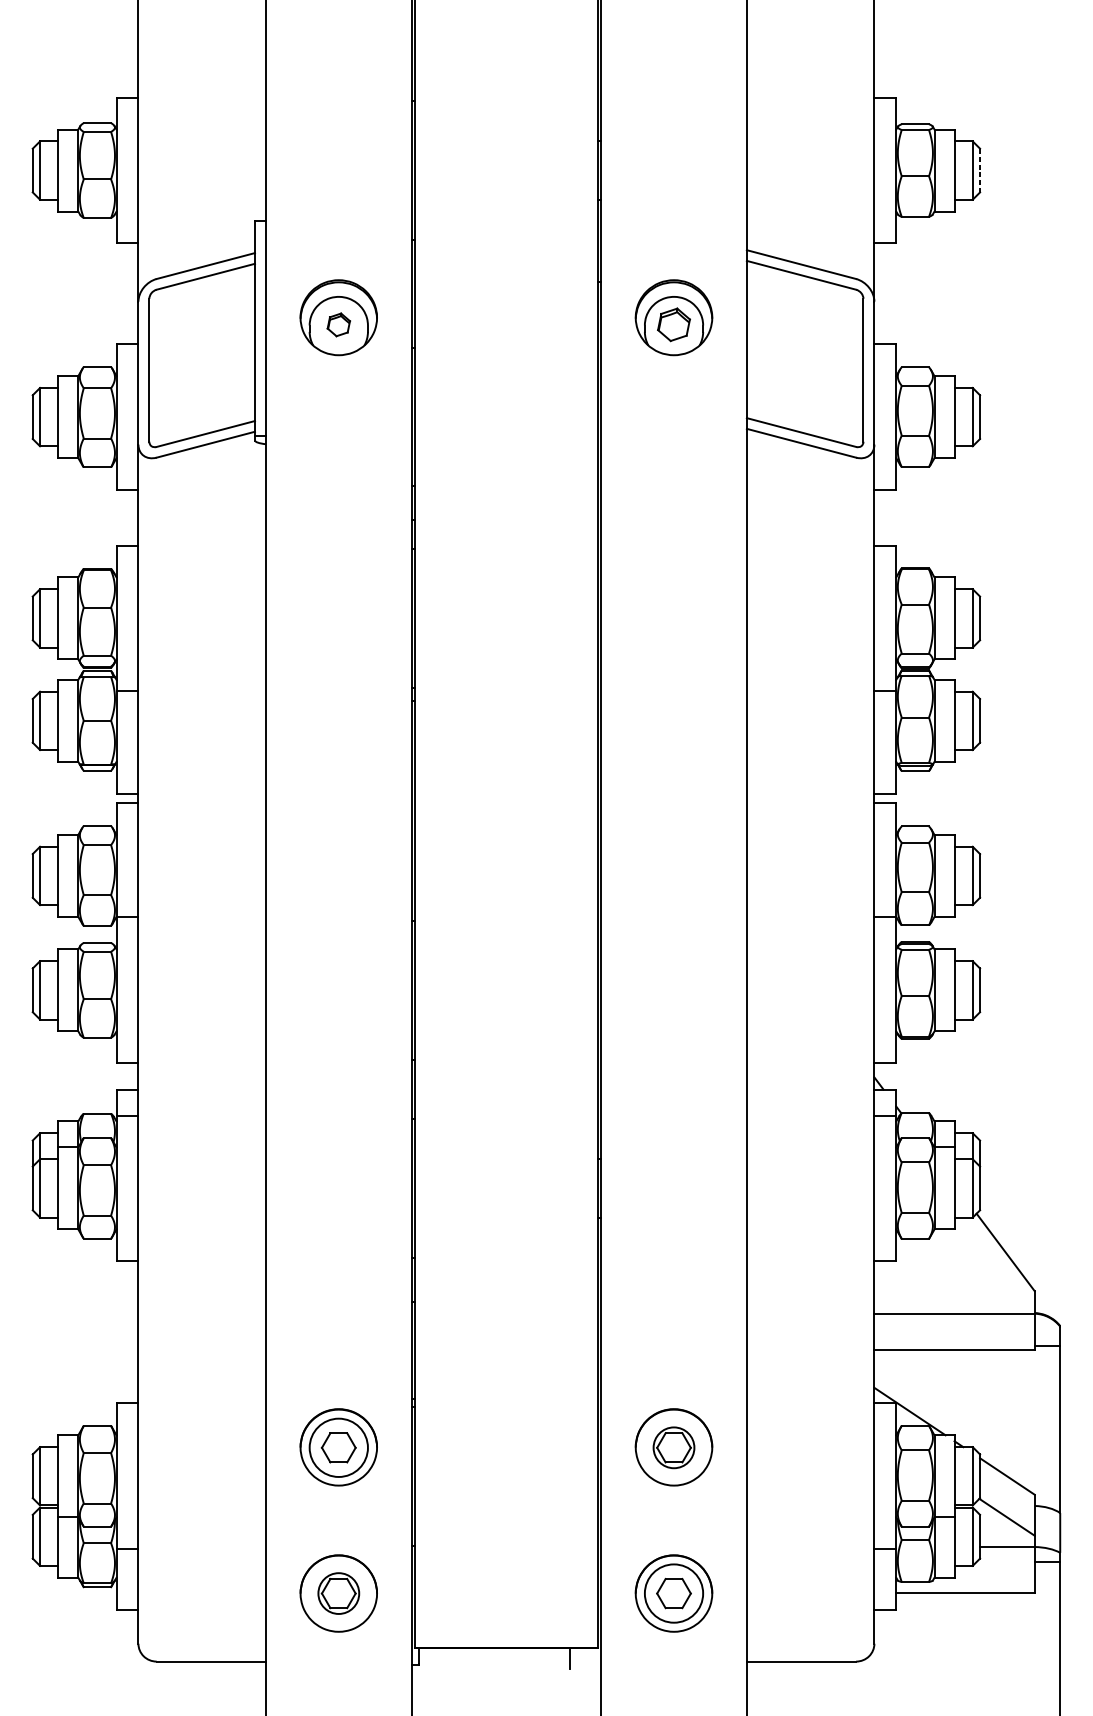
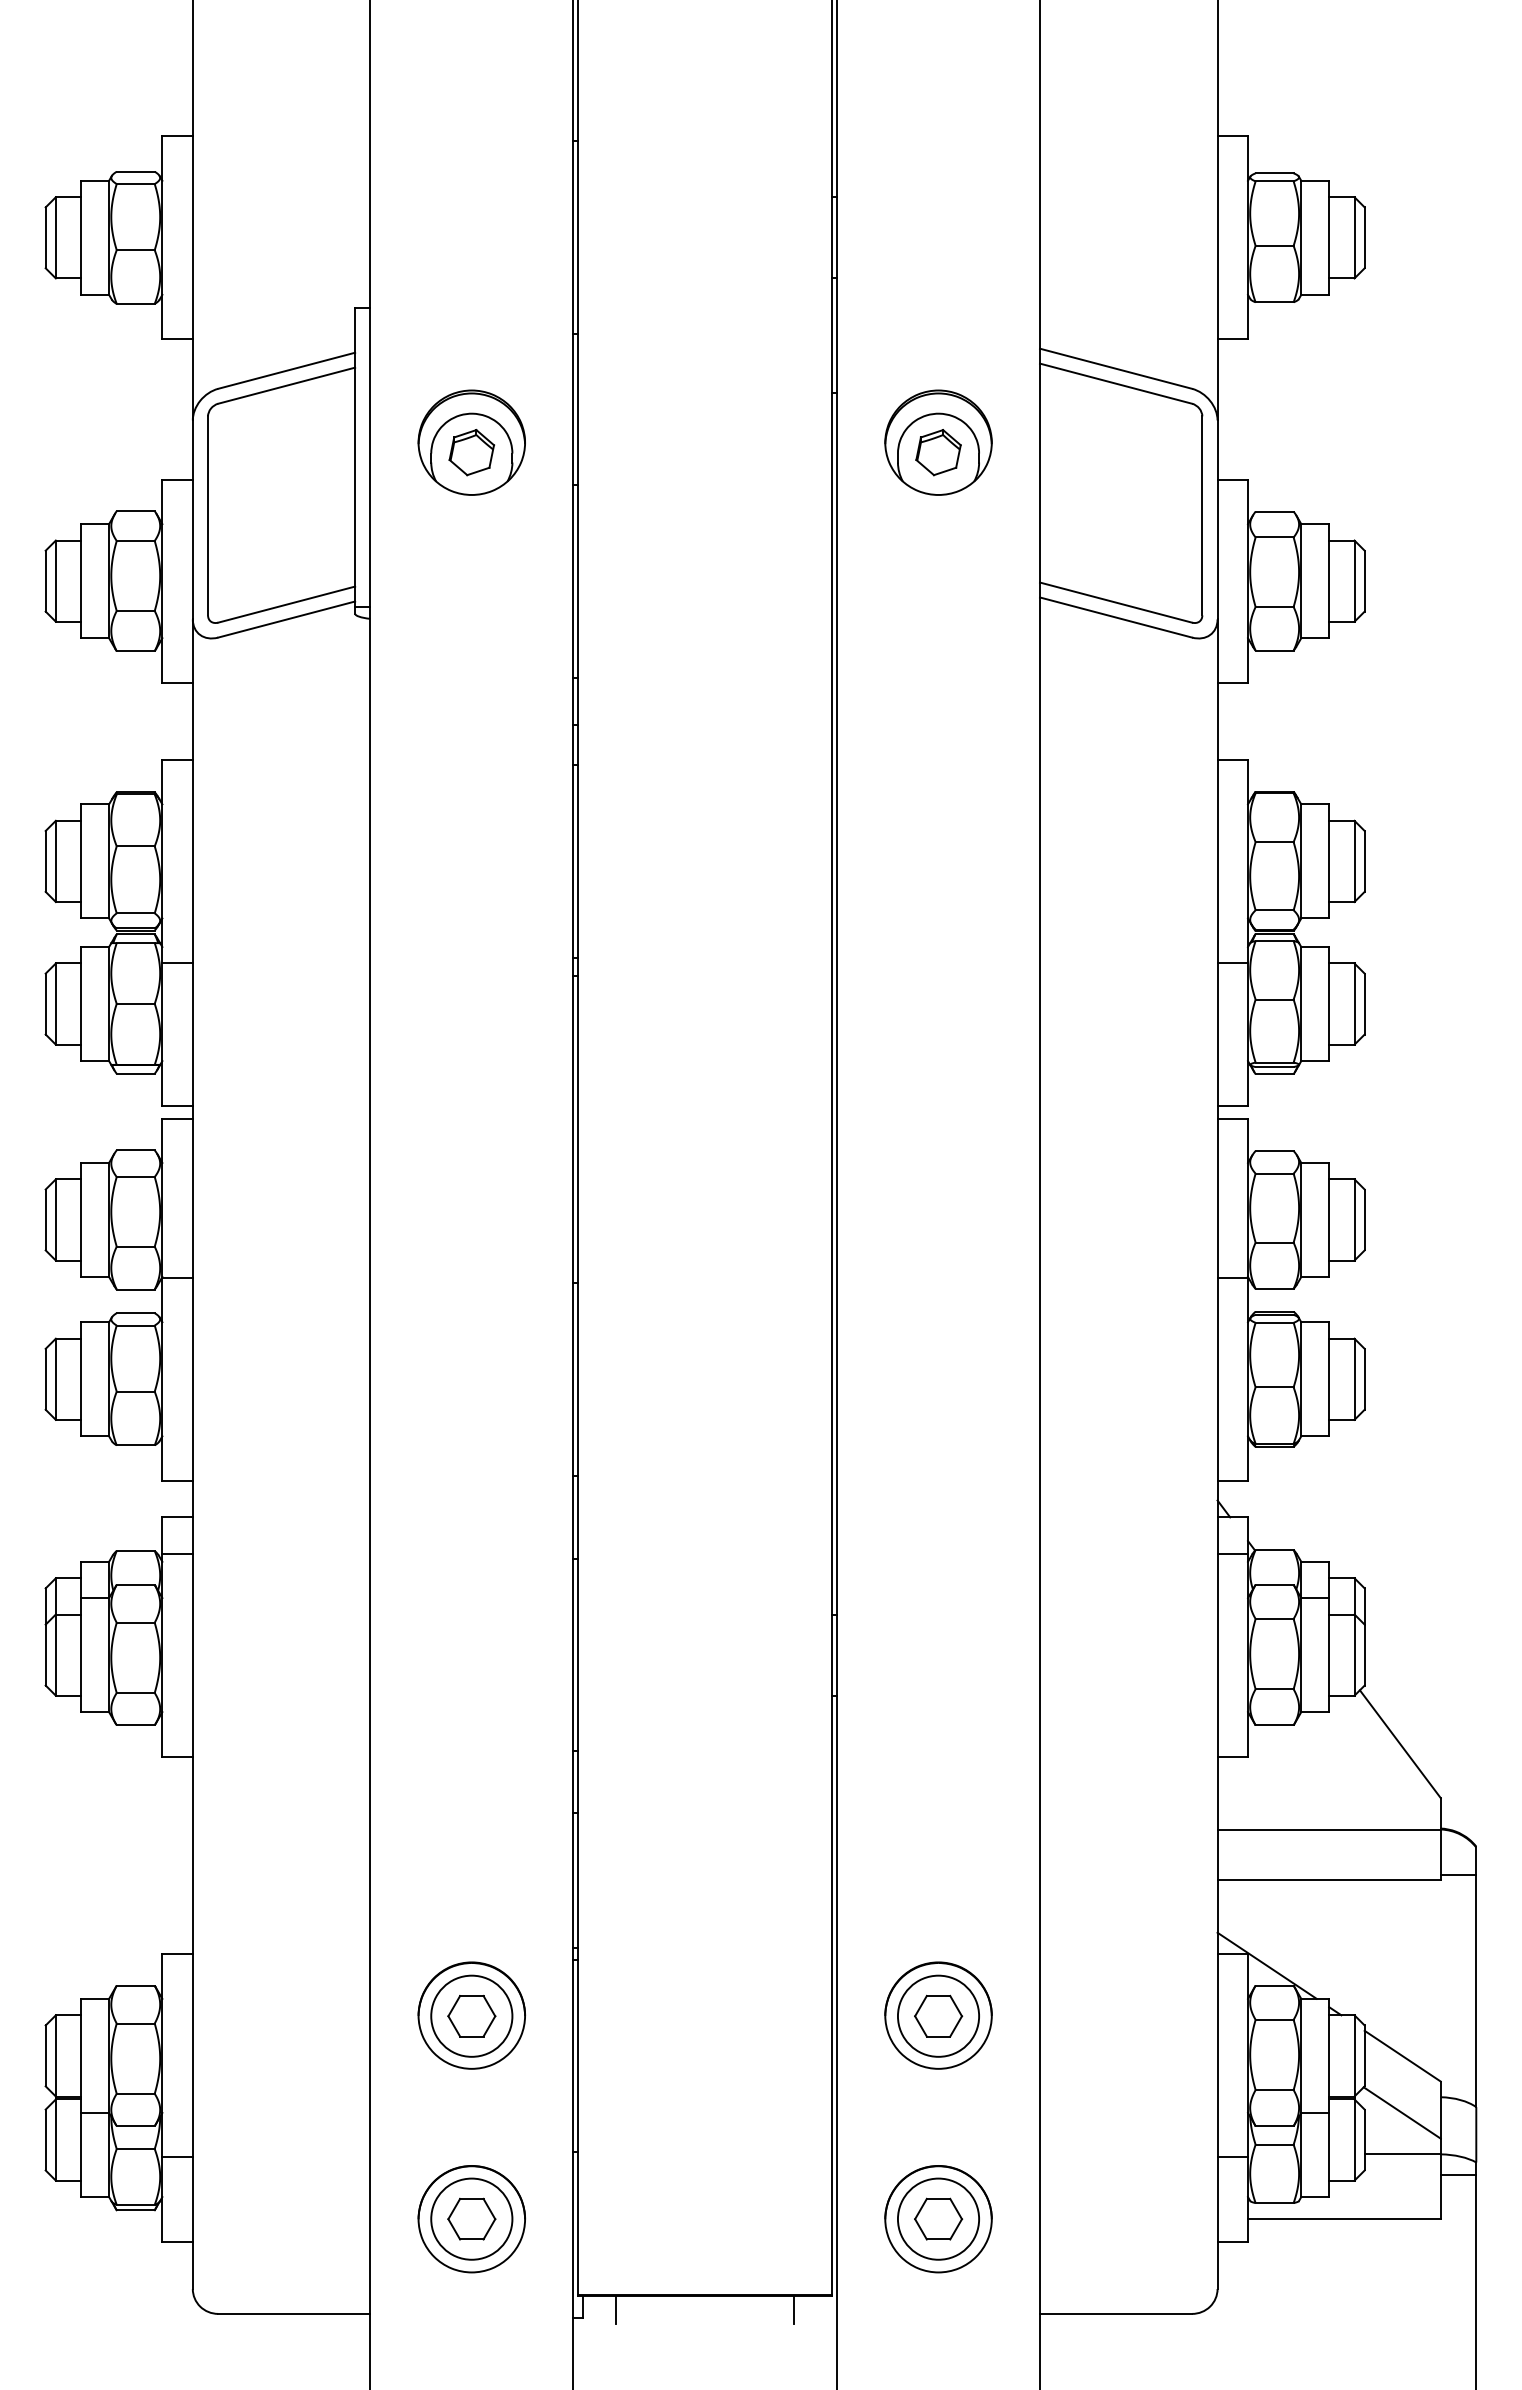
line: (979, 171) -> (1364, 238), dashed -> solid
part: (338, 324) -> (471, 452), size x1.43
circle: (673, 1447) -> (938, 2015), size x1.43
circle: (338, 1593) -> (471, 2218), size x1.43
line: (442, 1658) -> (616, 2309), added

